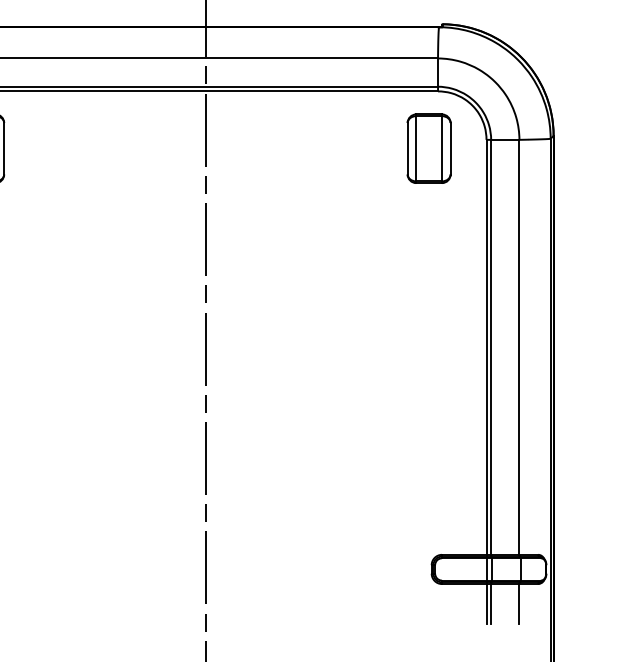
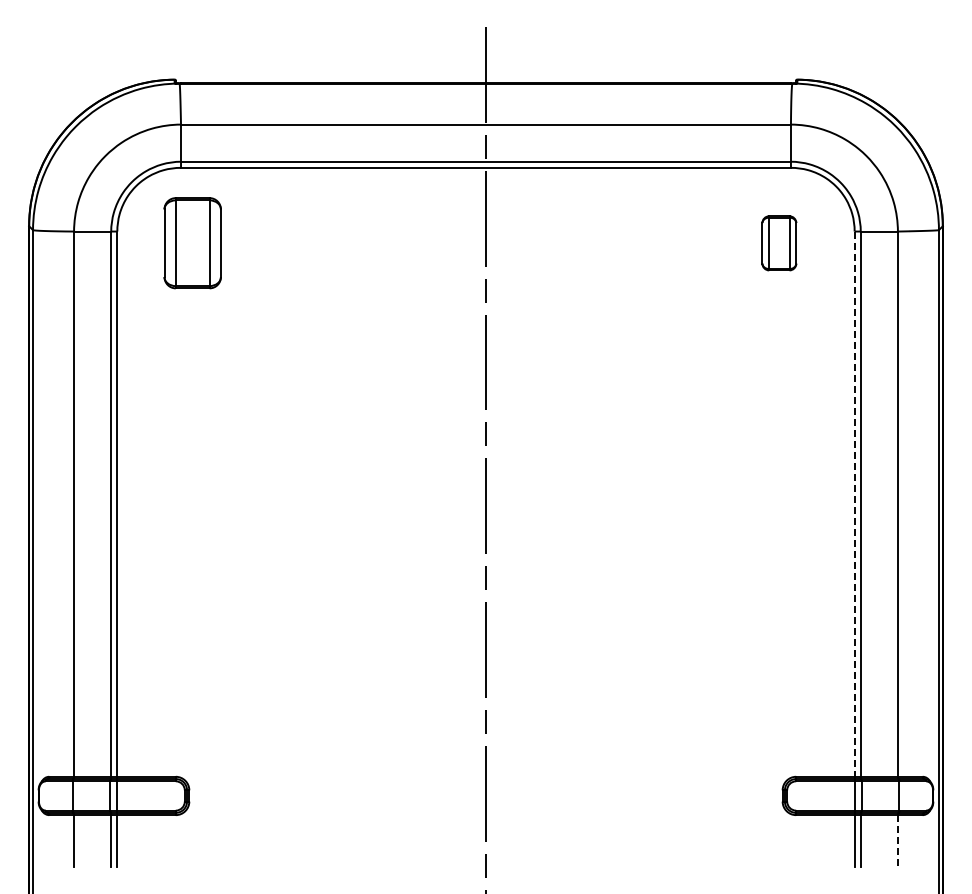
part: (429, 148) -> (779, 243), size x0.6
line: (486, 347) -> (854, 504), solid -> dashed
line: (519, 604) -> (897, 841), solid -> dashed

